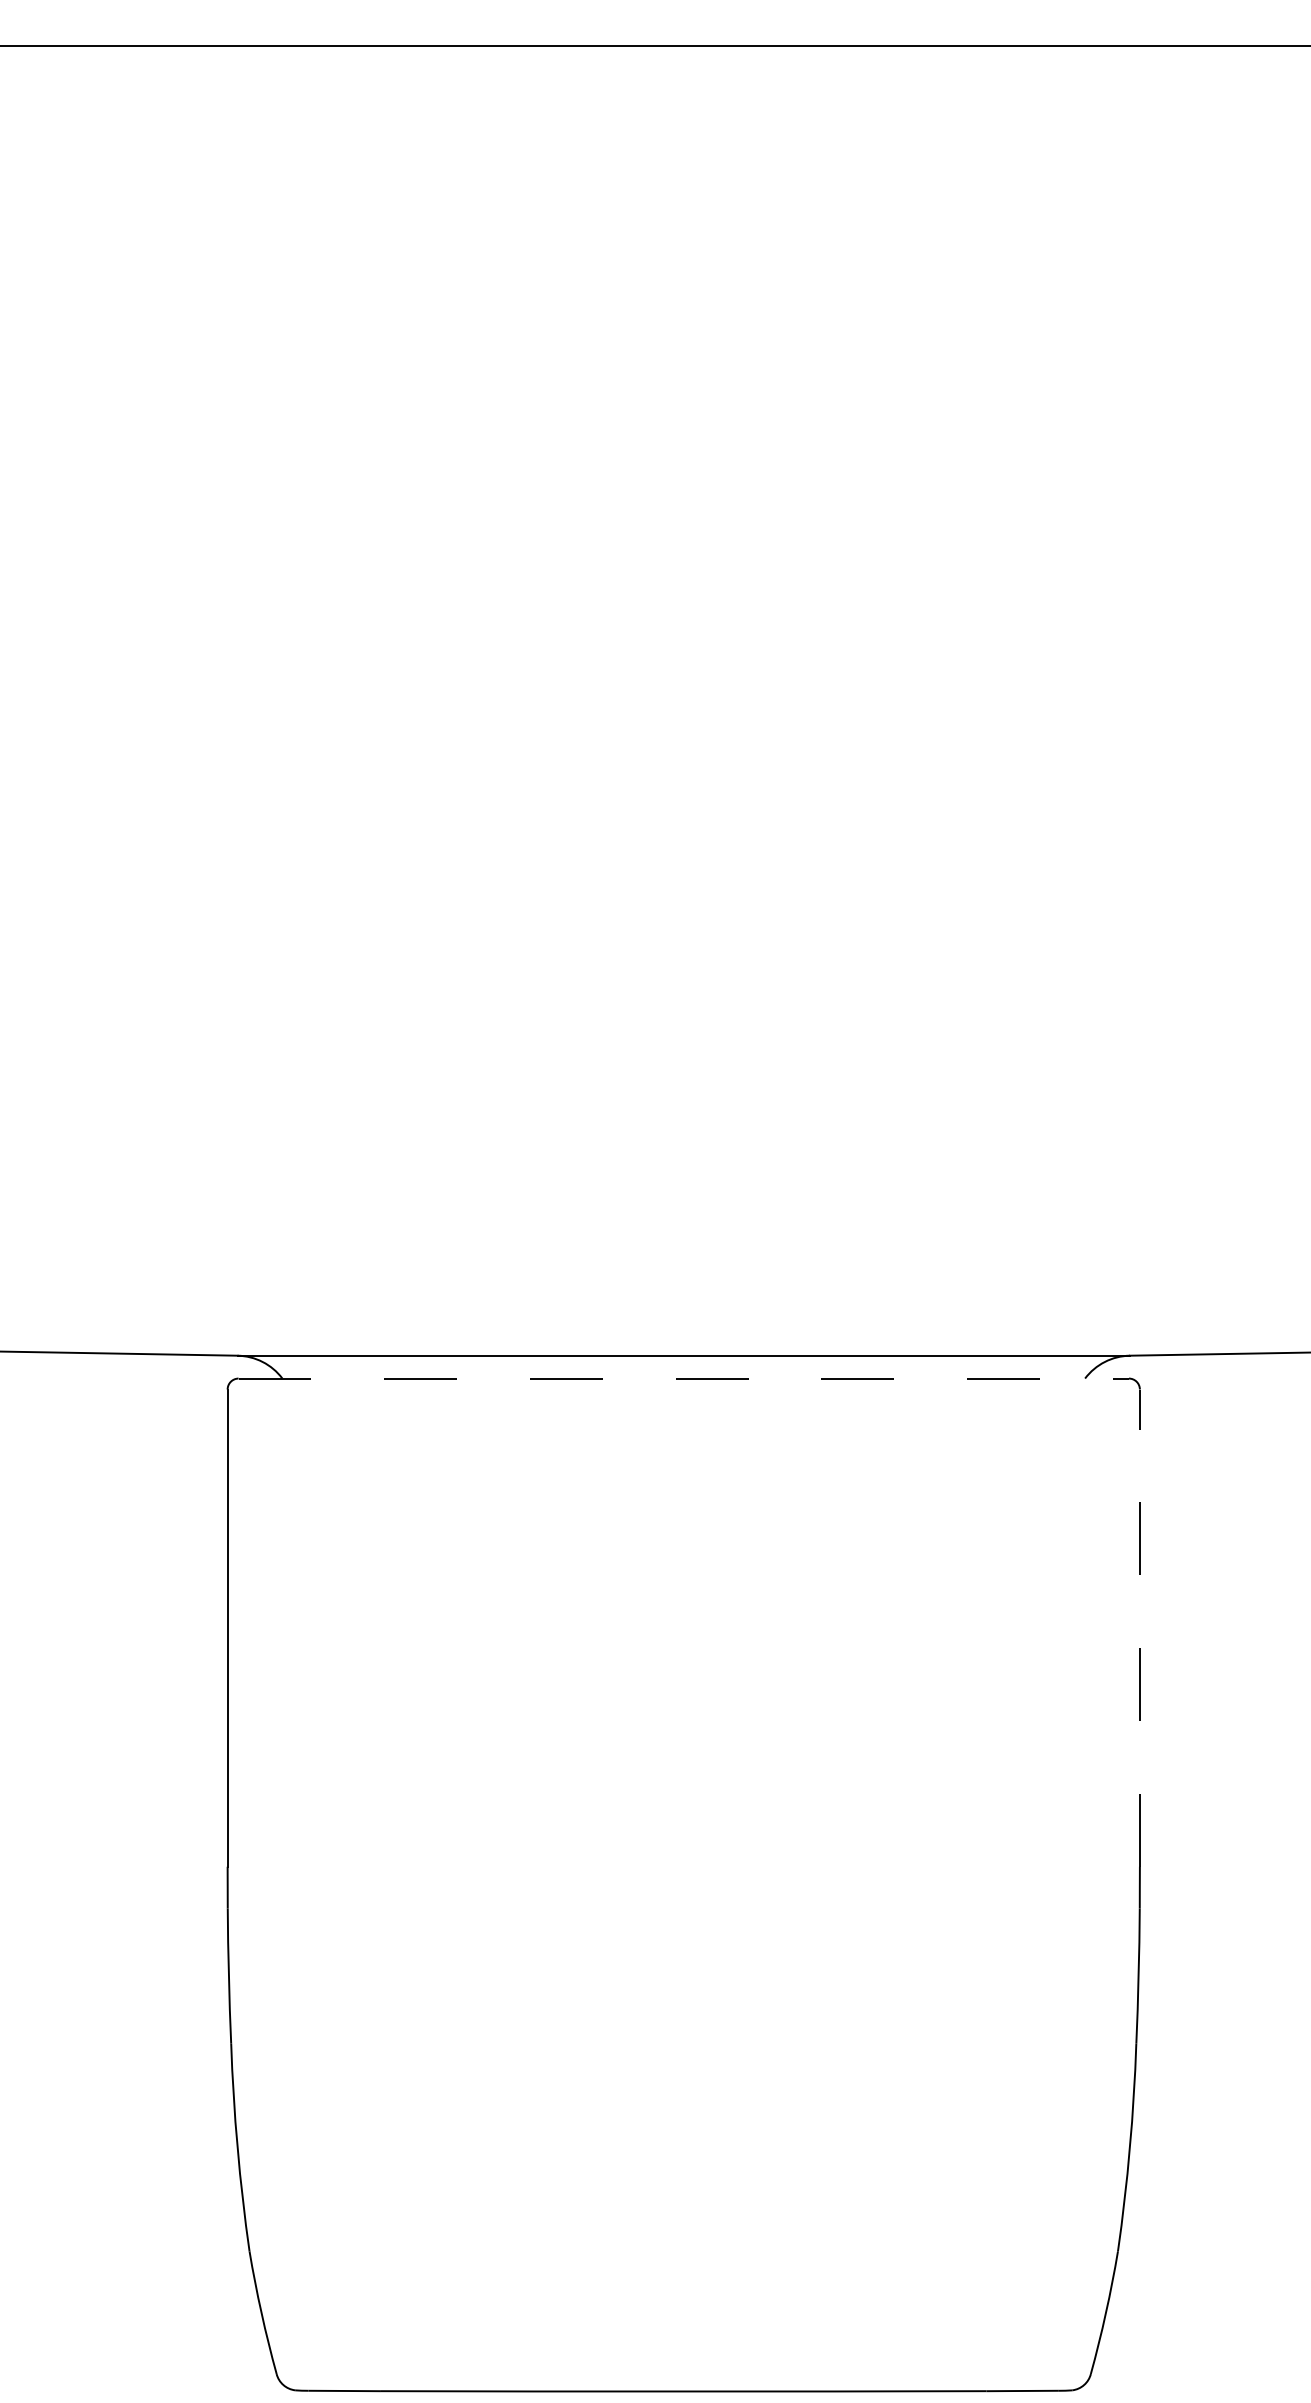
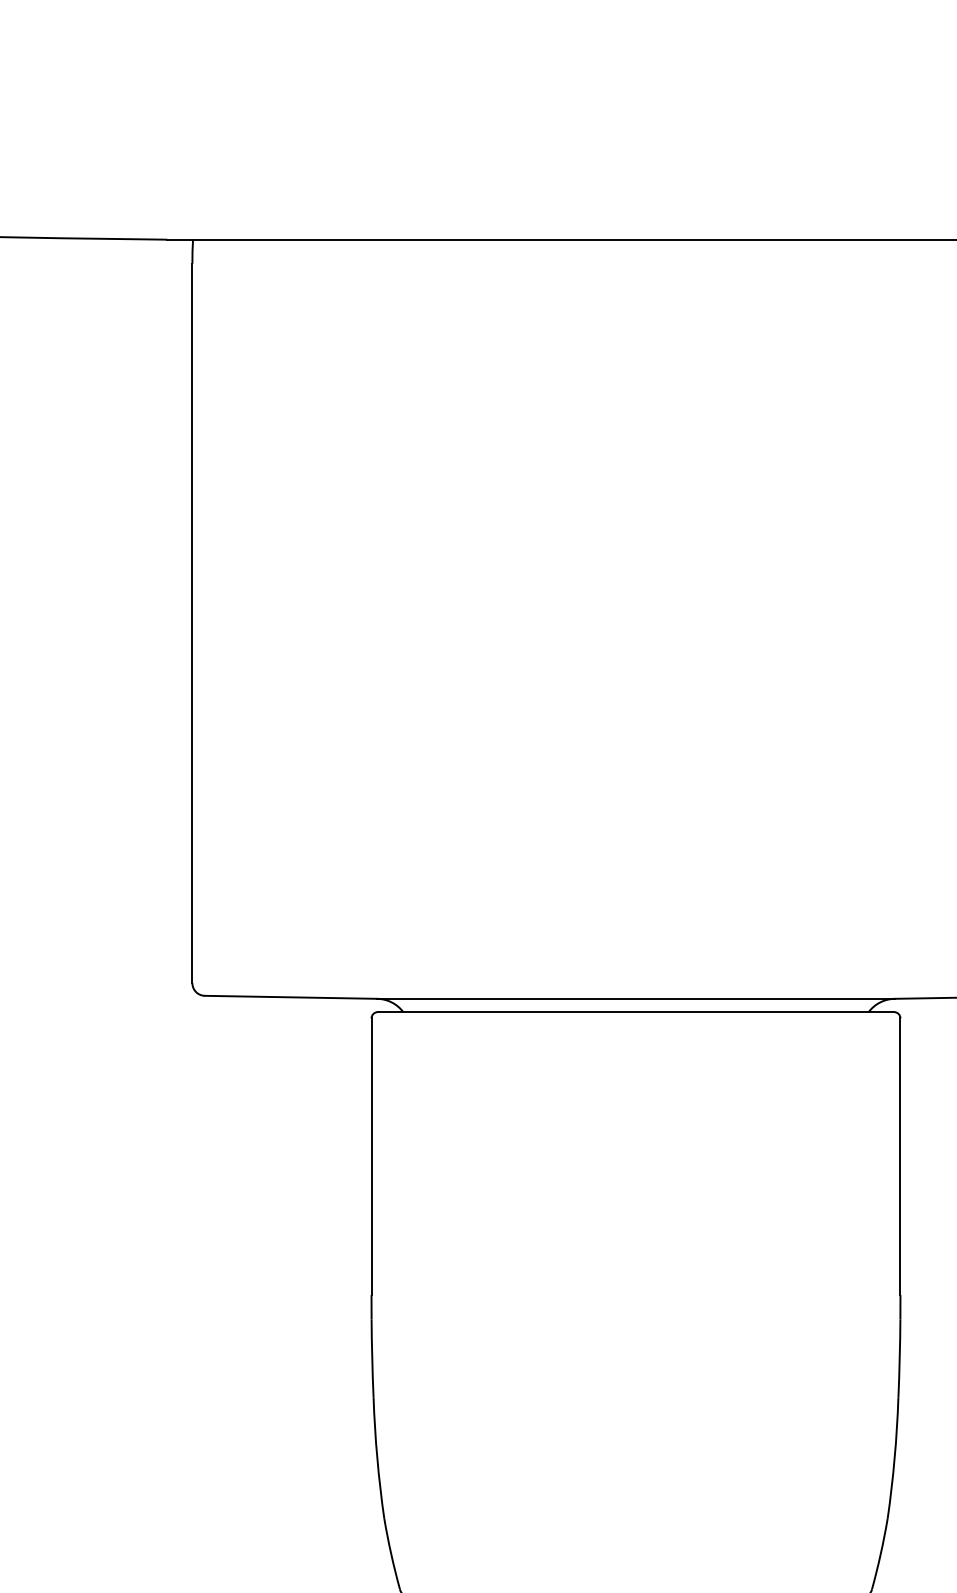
line: (684, 1379) -> (636, 1012), dashed -> solid
line: (1139, 1627) -> (900, 1156), dashed -> solid

